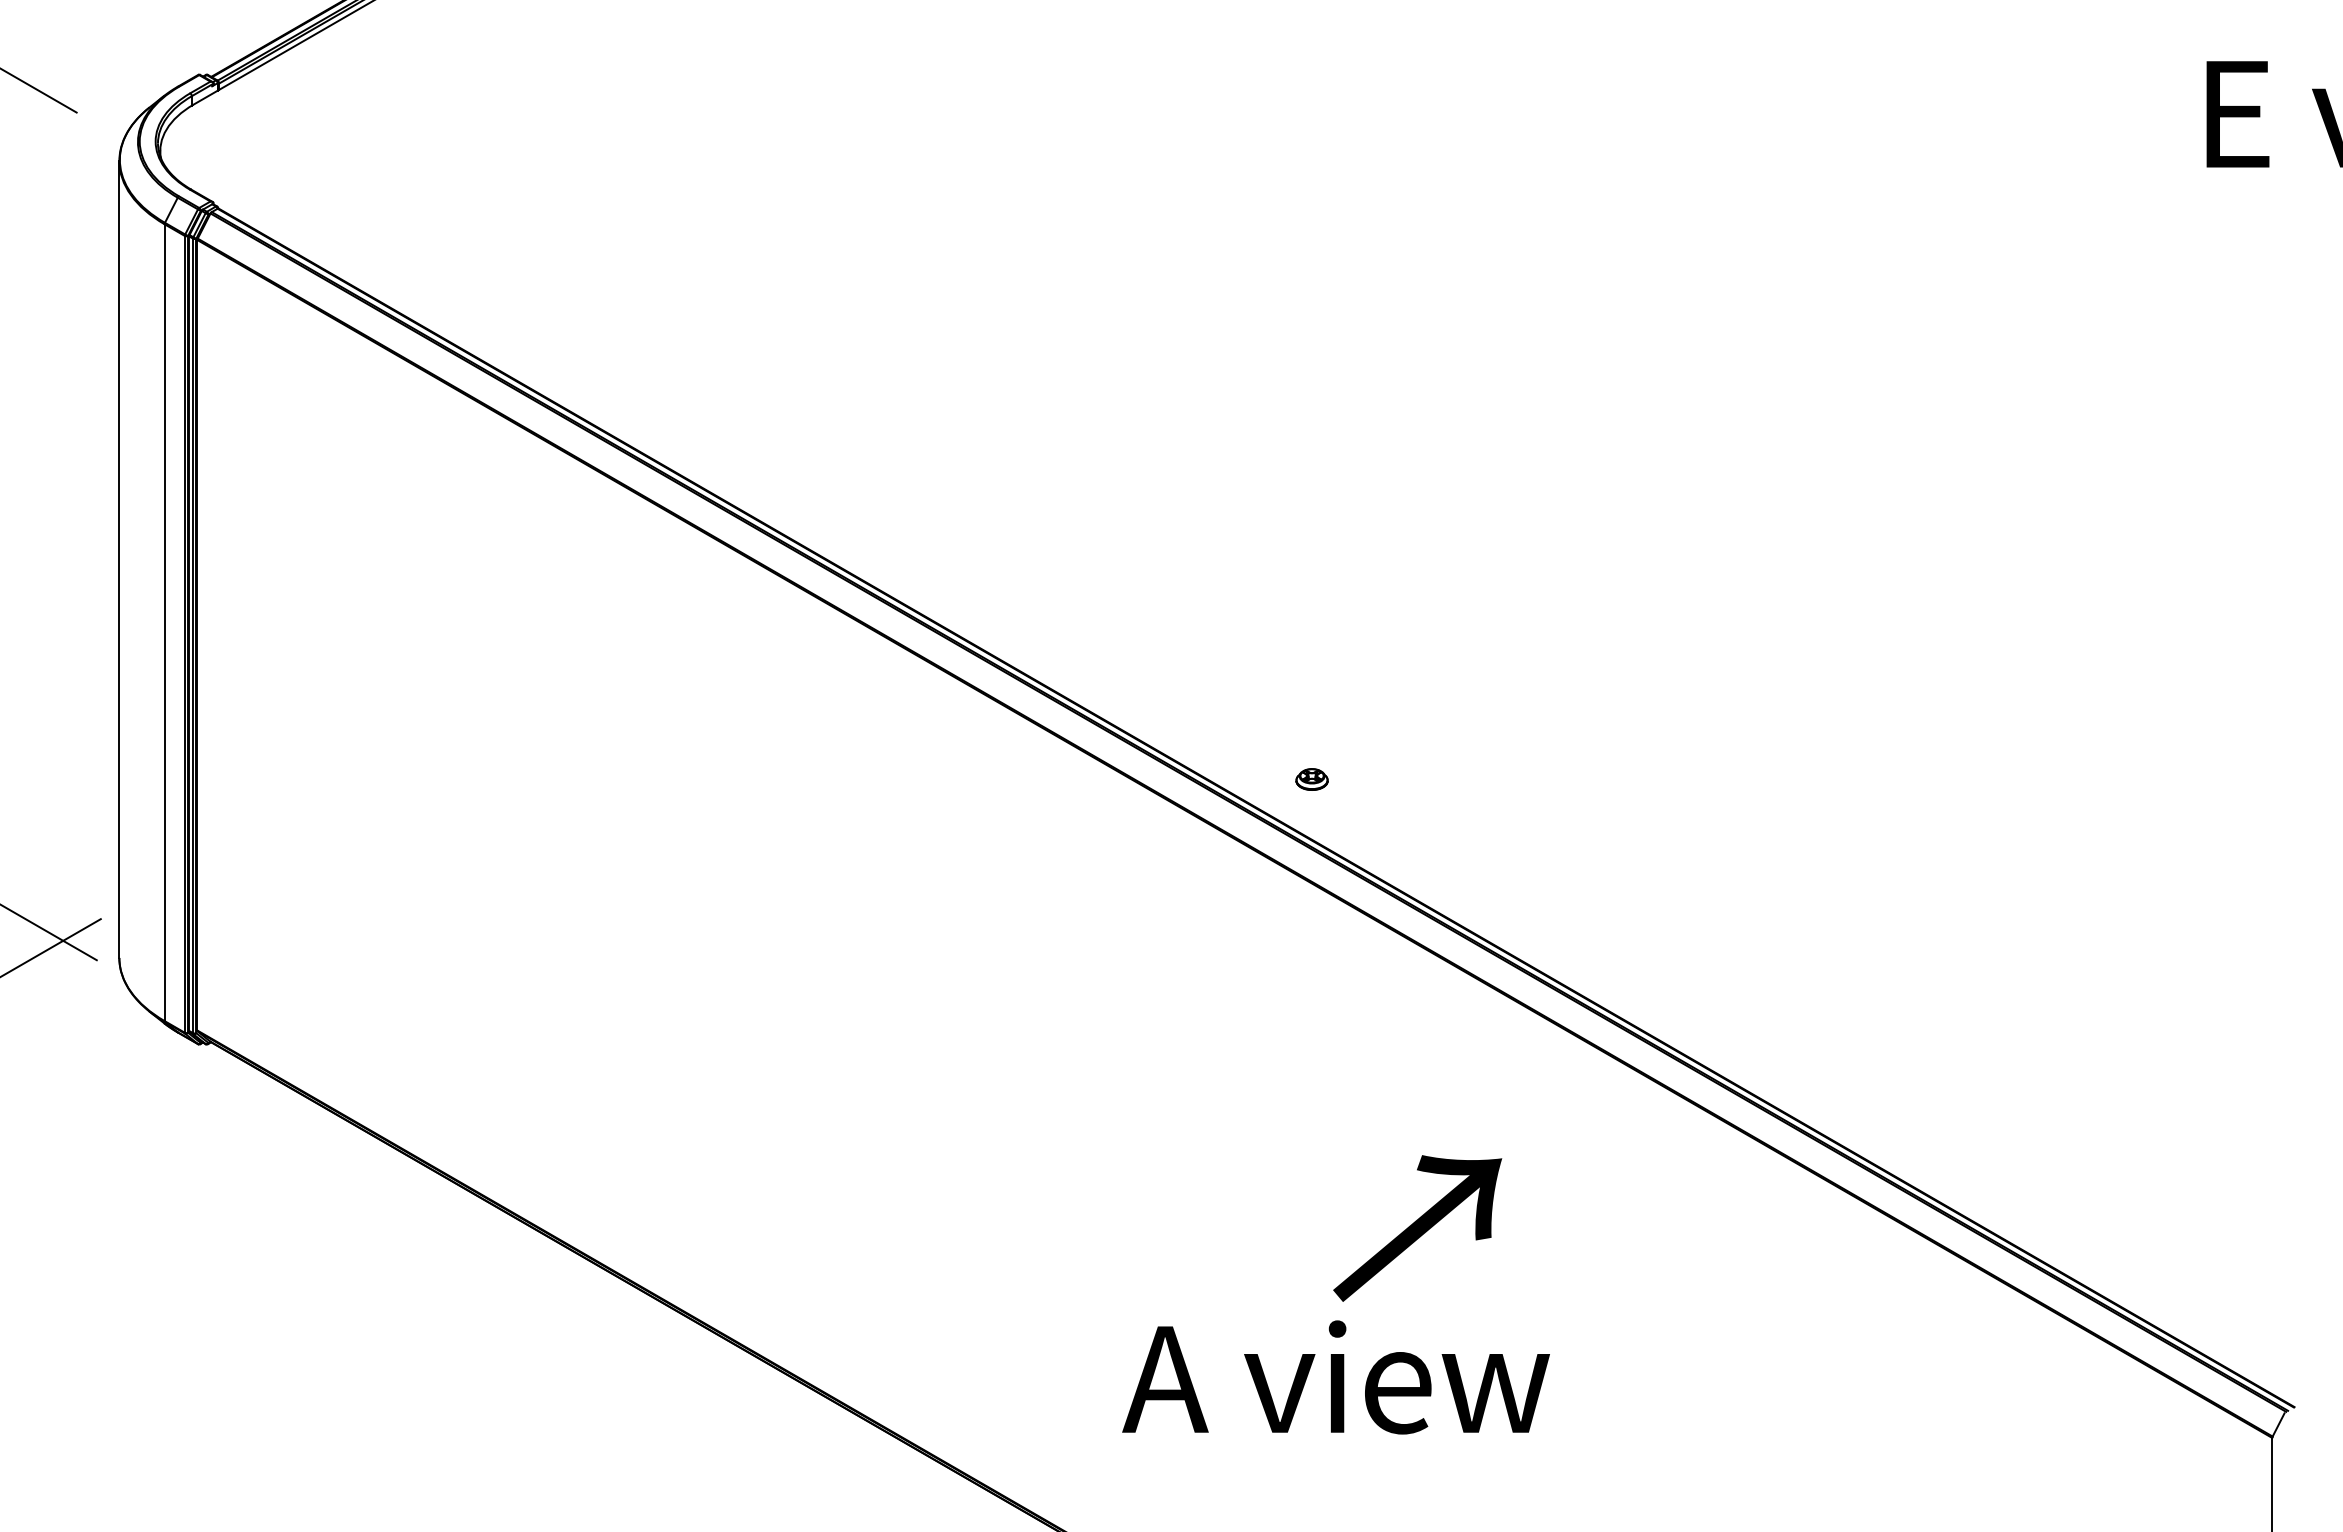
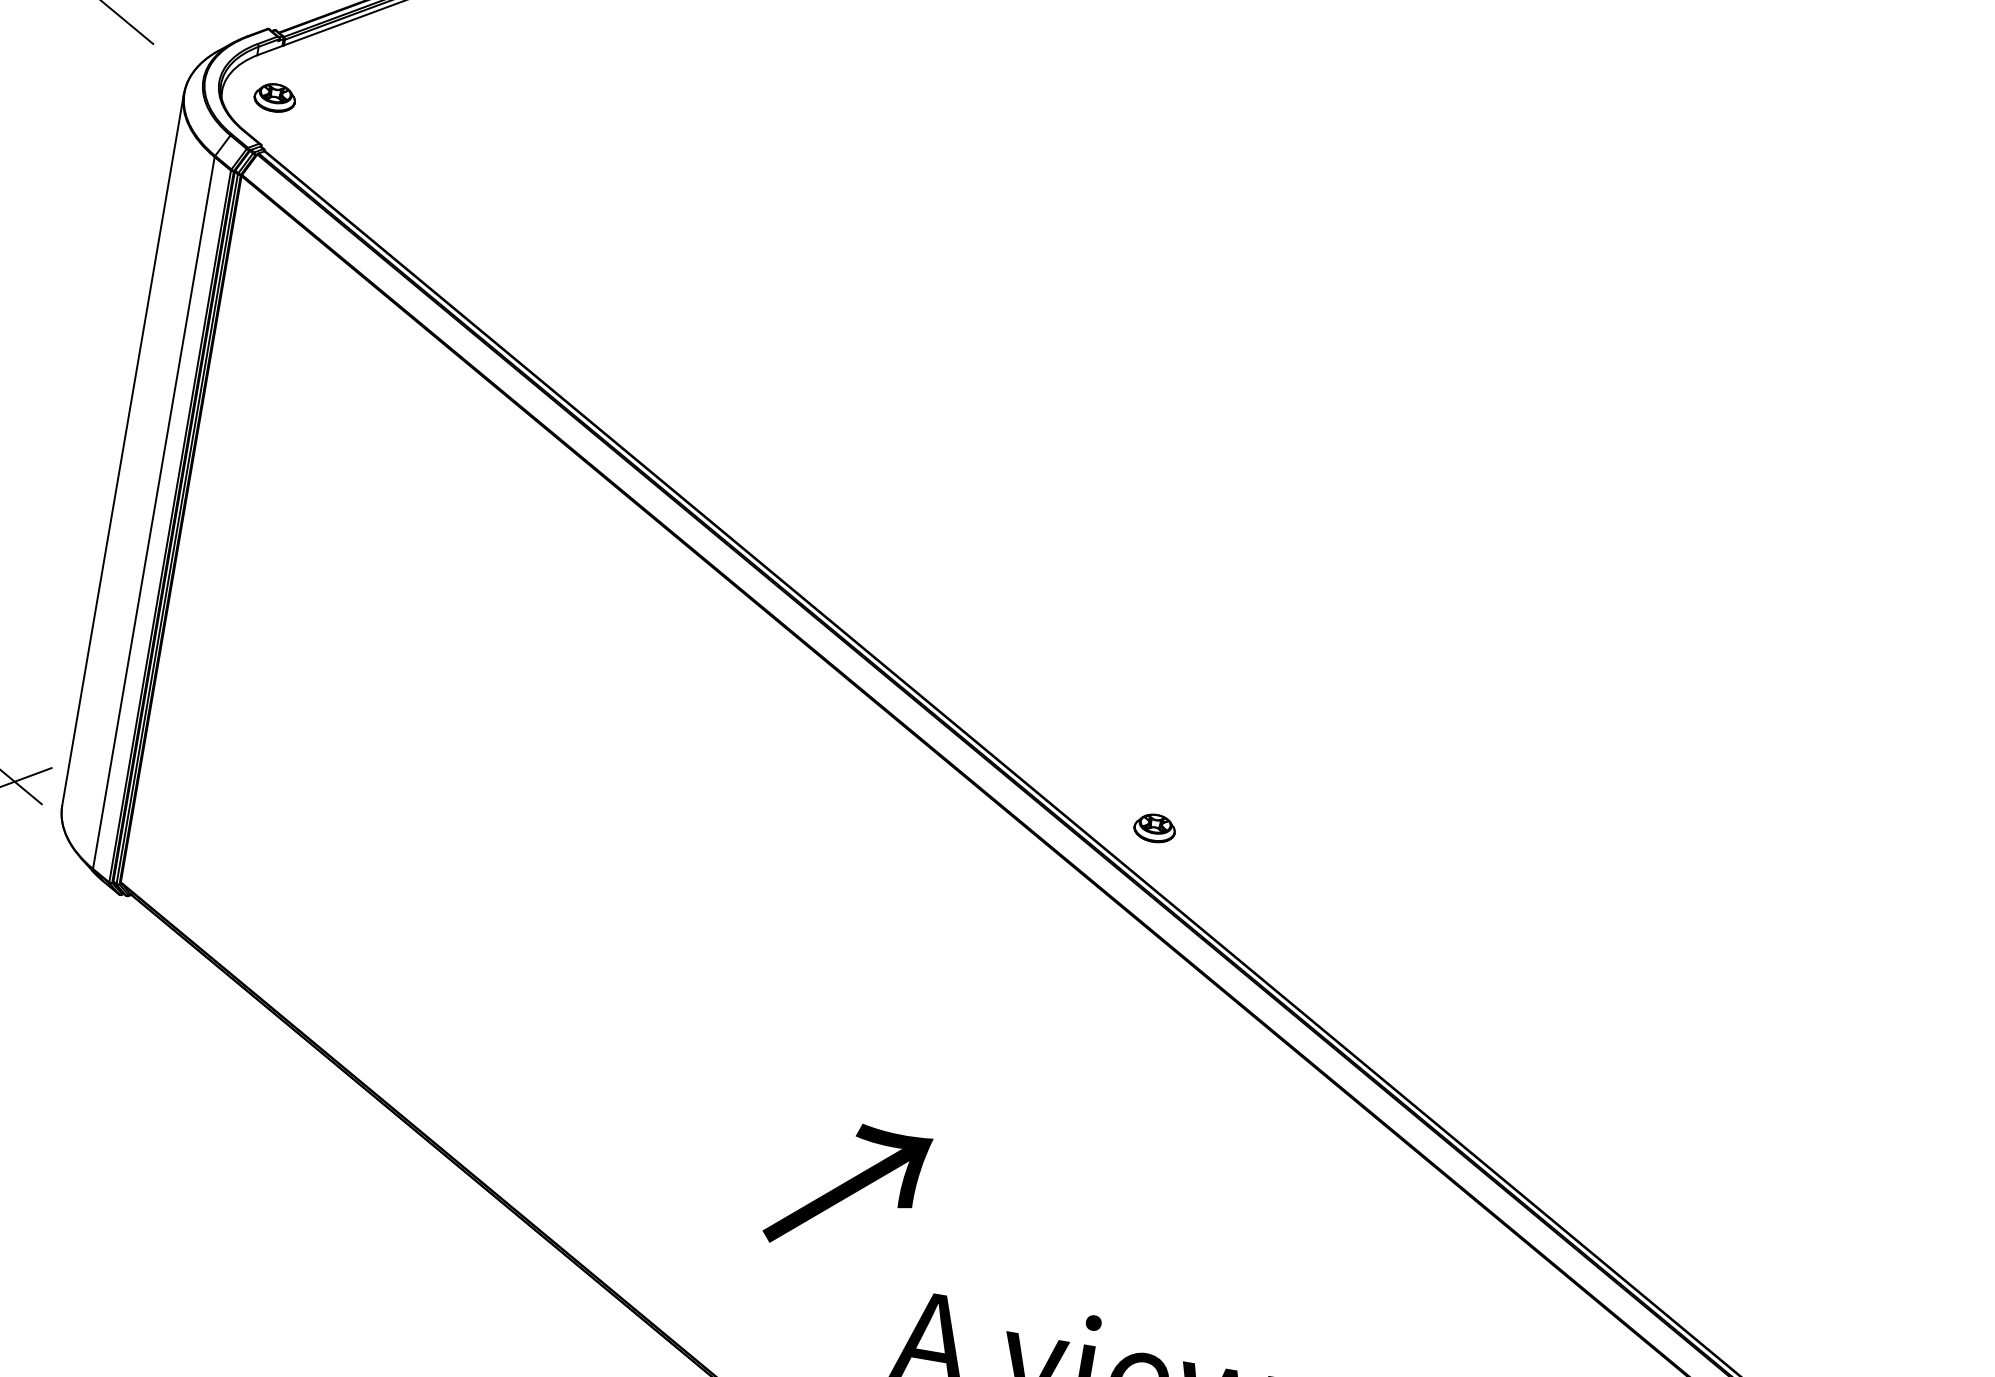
part: (218, 148) -> (274, 97), added
part: (1311, 779) -> (1154, 828), size x1.43
text: (1417, 1228) -> (847, 1188), moved

